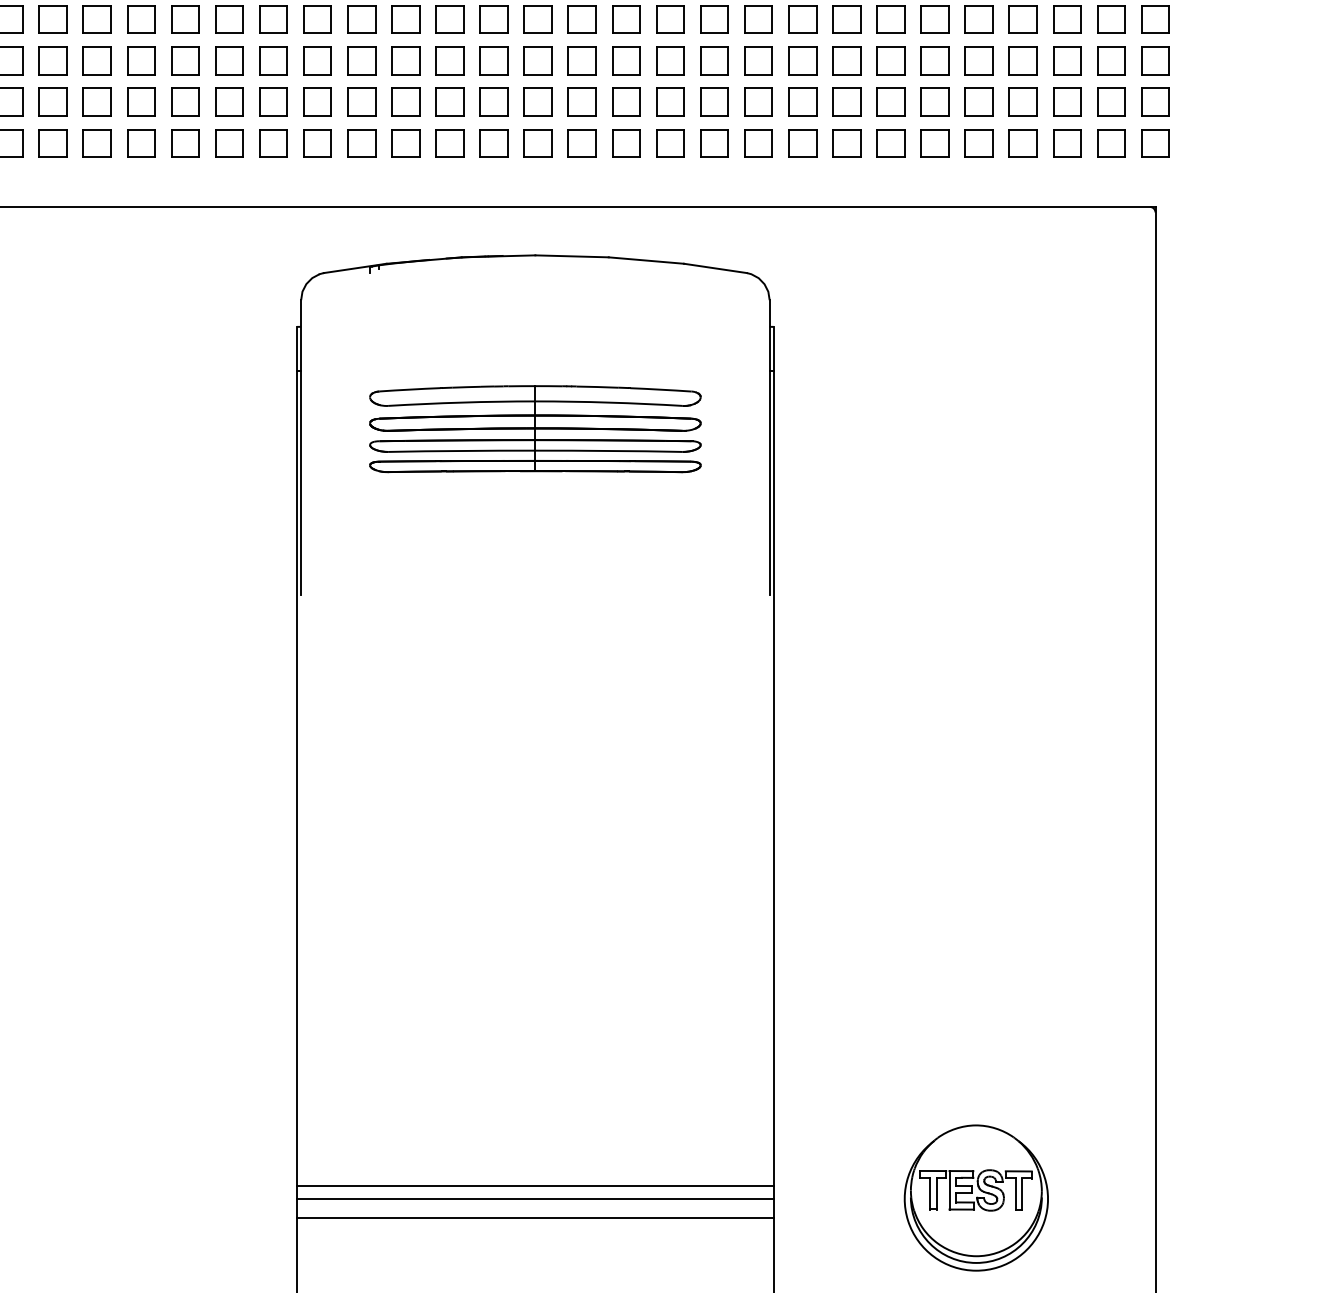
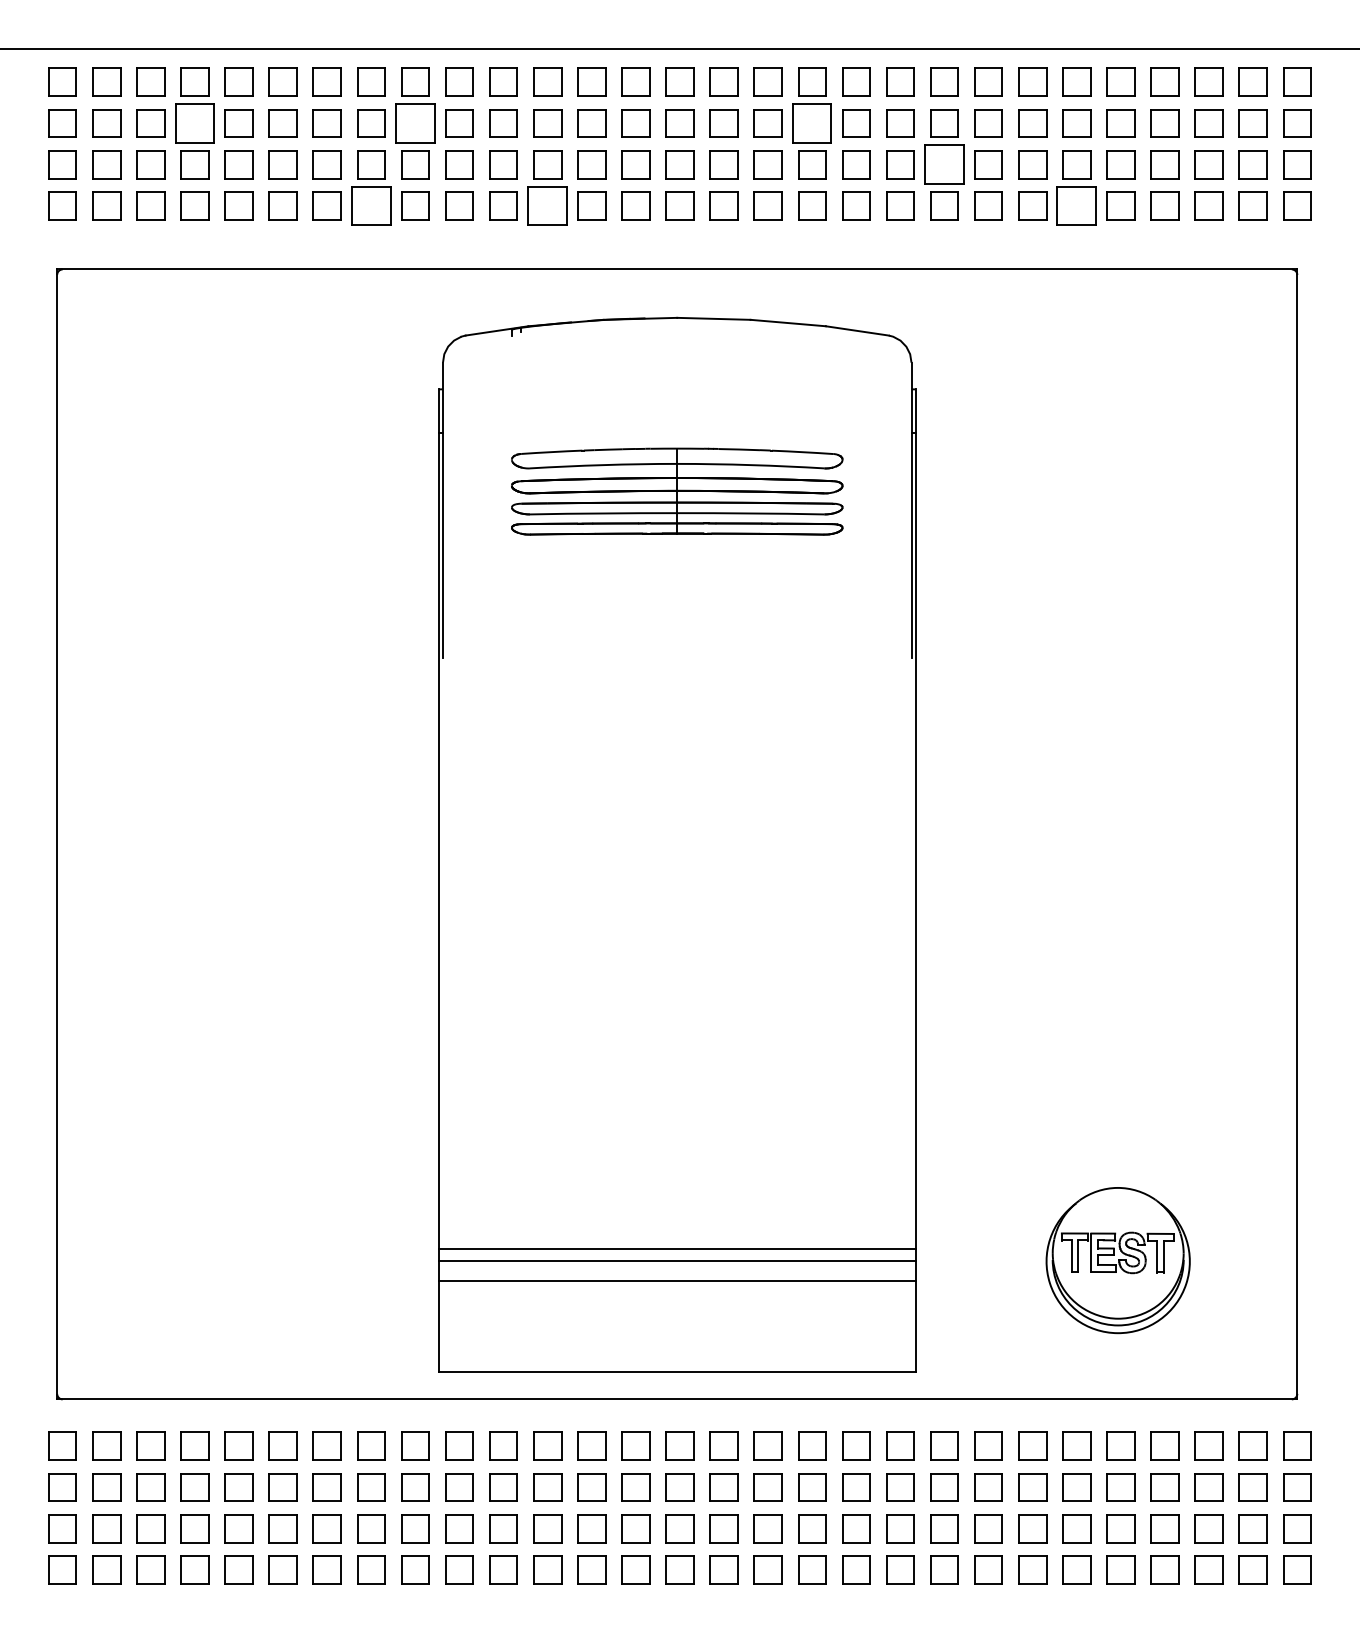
part: (52, 61) -> (194, 123), size x1.4
part: (273, 61) -> (415, 123), size x1.4
part: (670, 61) -> (812, 123), size x1.4
part: (802, 102) -> (944, 164), size x1.4
part: (229, 143) -> (371, 205), size x1.4
part: (405, 143) -> (547, 205), size x1.4
part: (934, 143) -> (1076, 205), size x1.4

